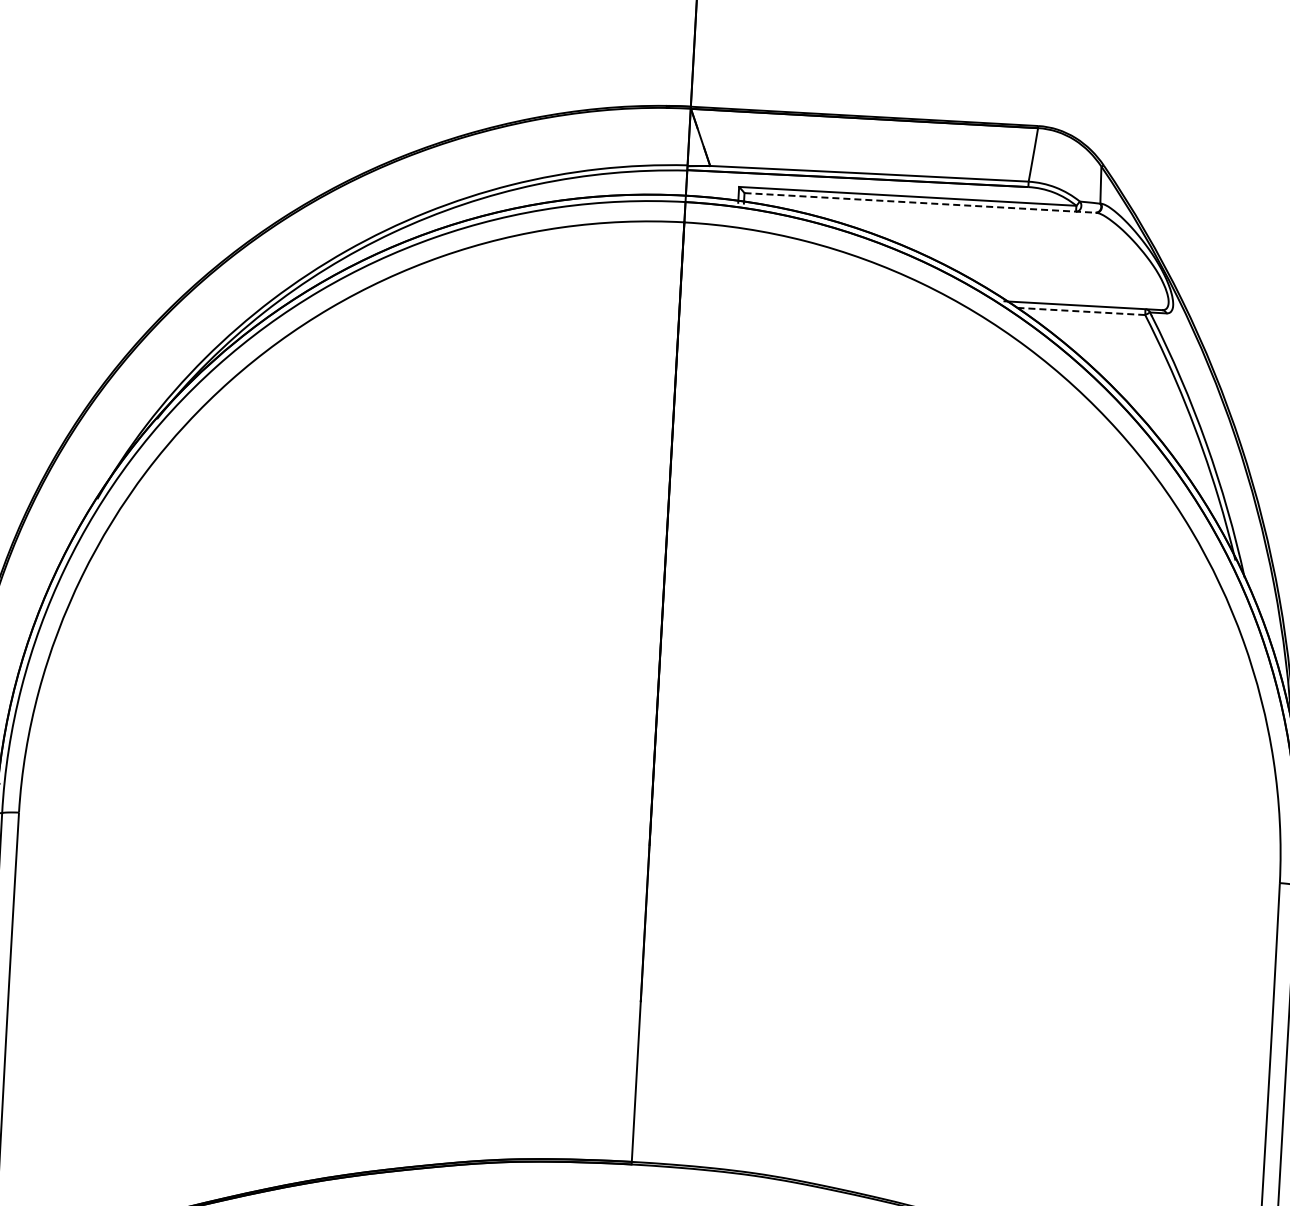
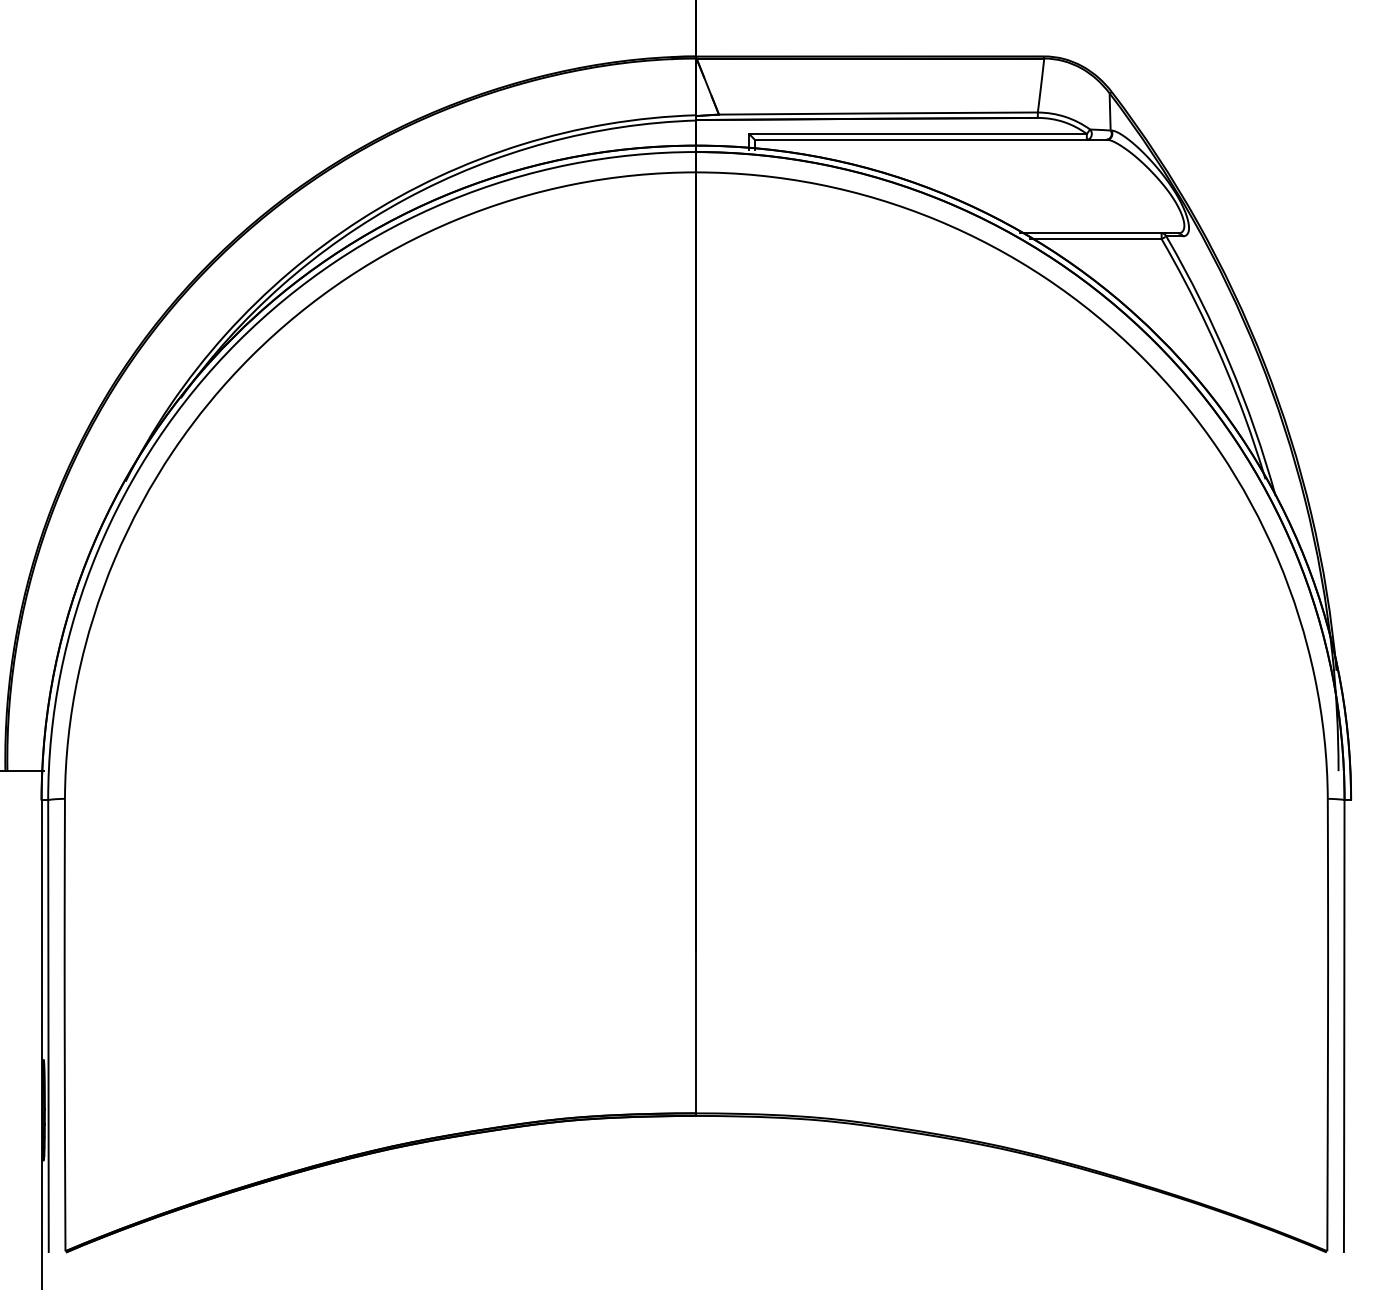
line: (920, 202) -> (931, 139), dashed -> solid
line: (1079, 311) -> (1095, 239), dashed -> solid

